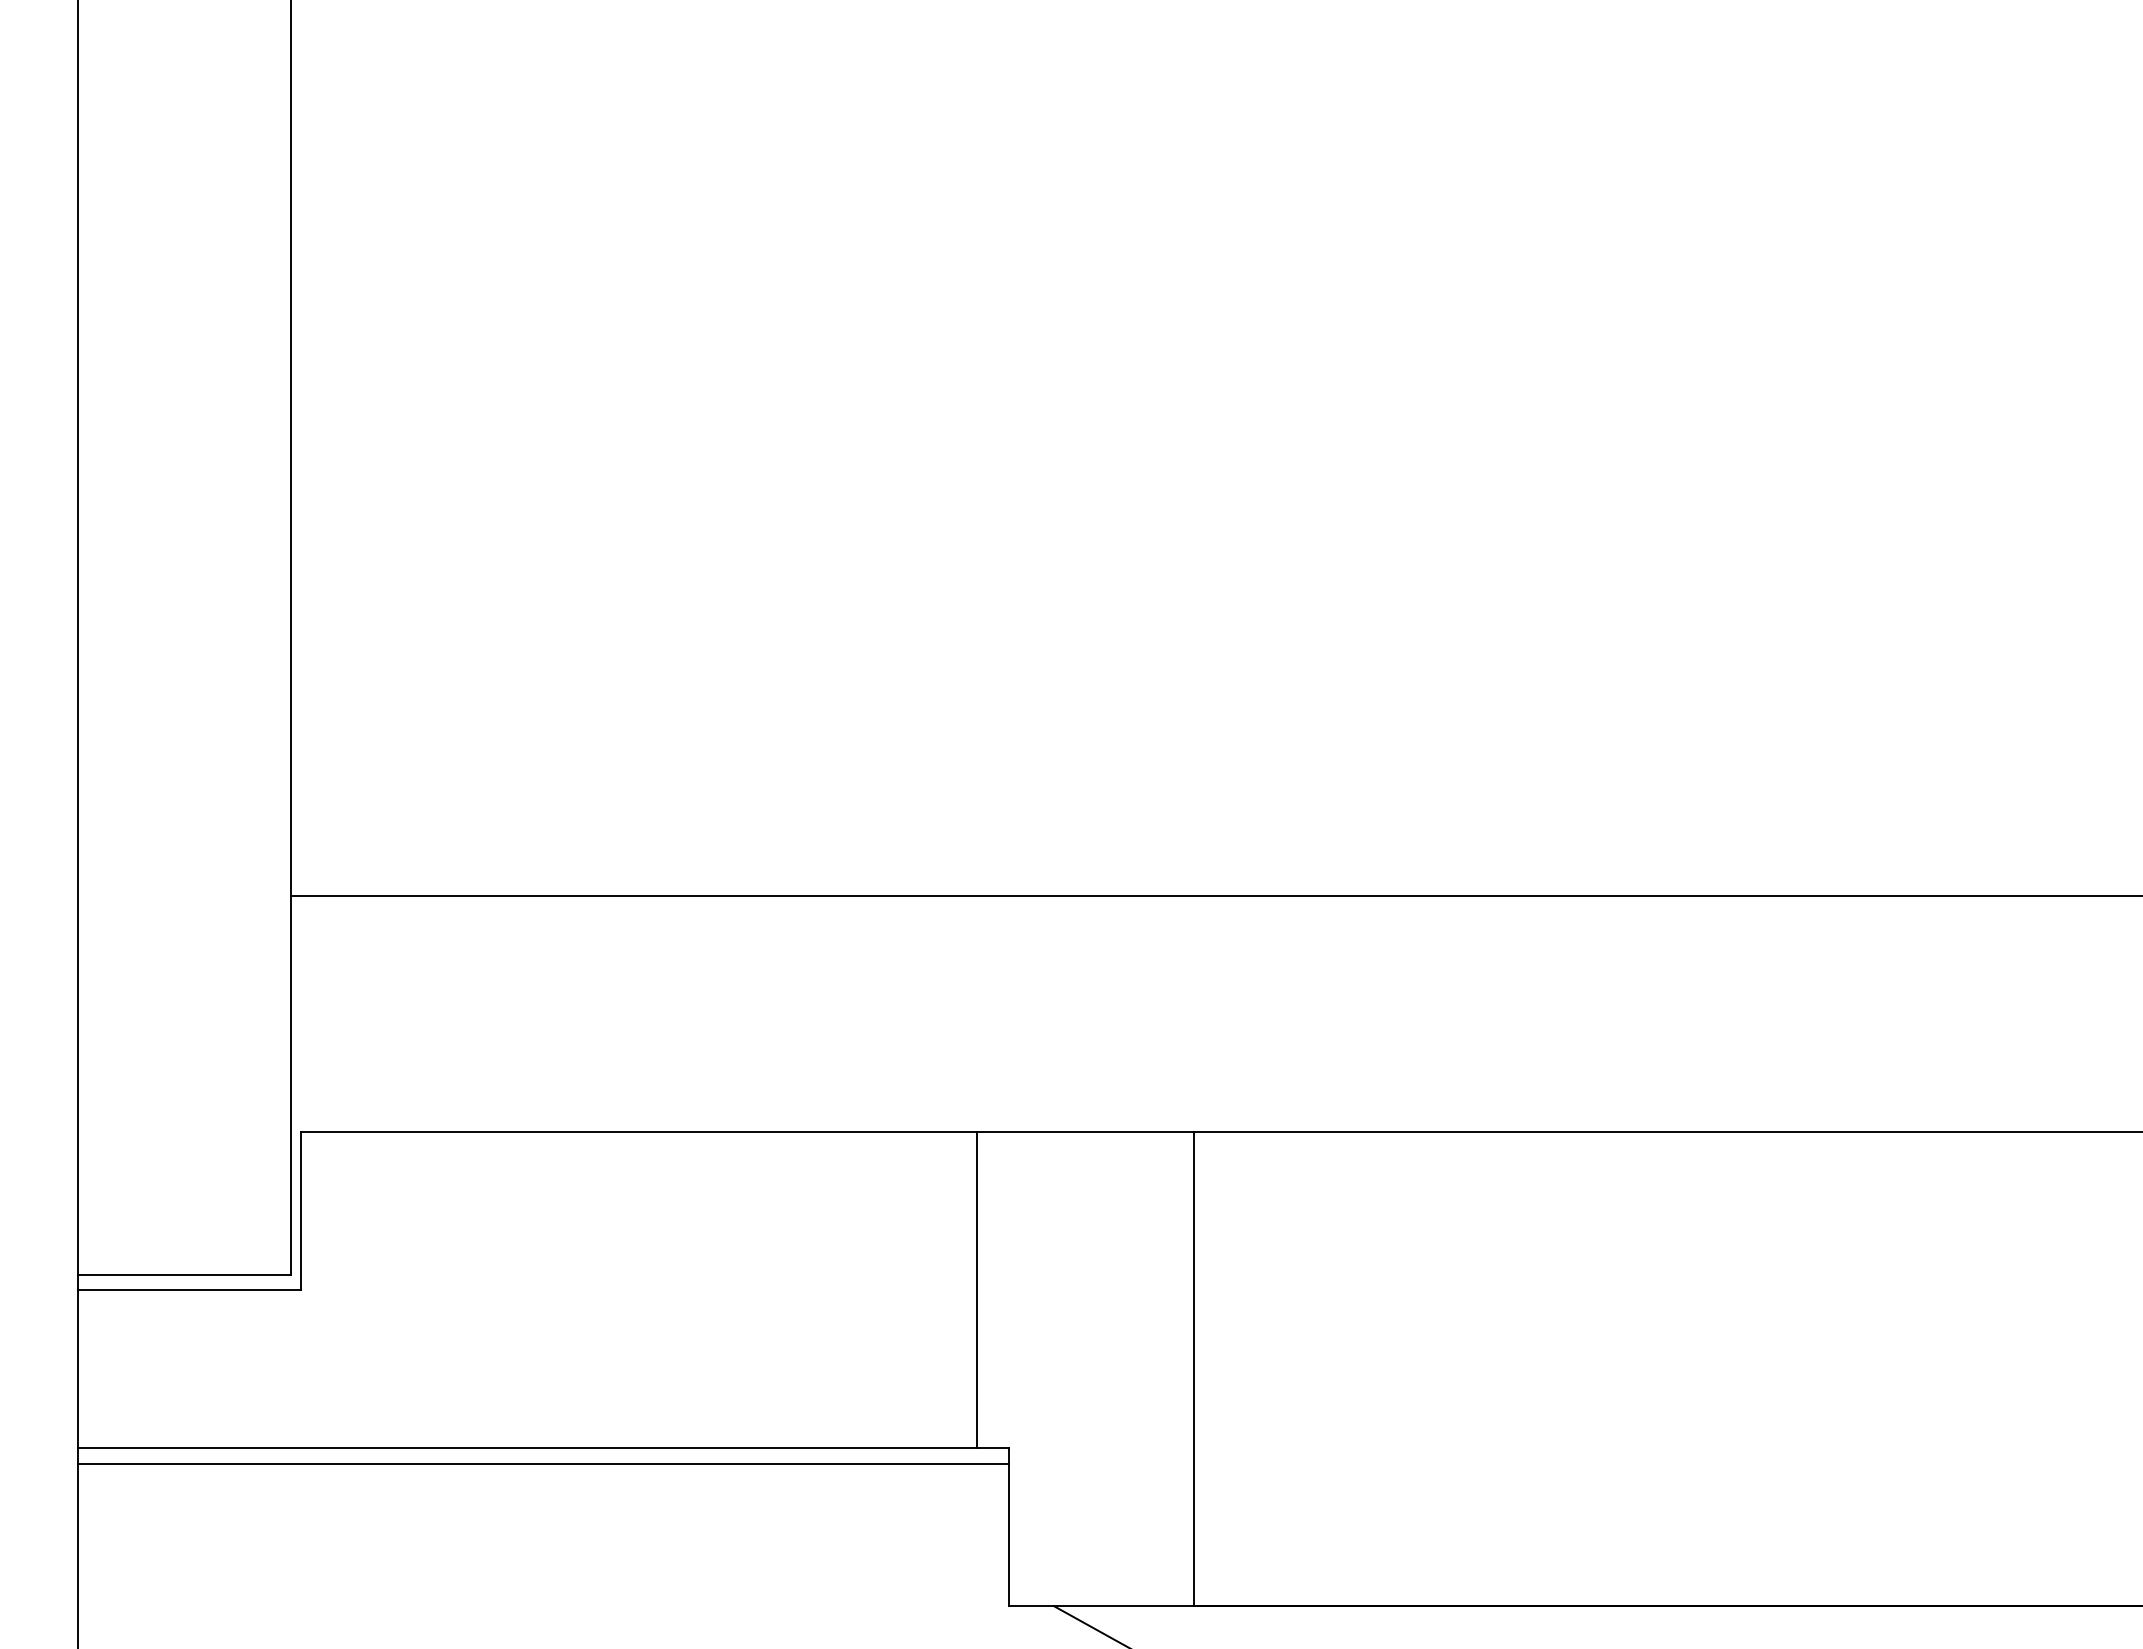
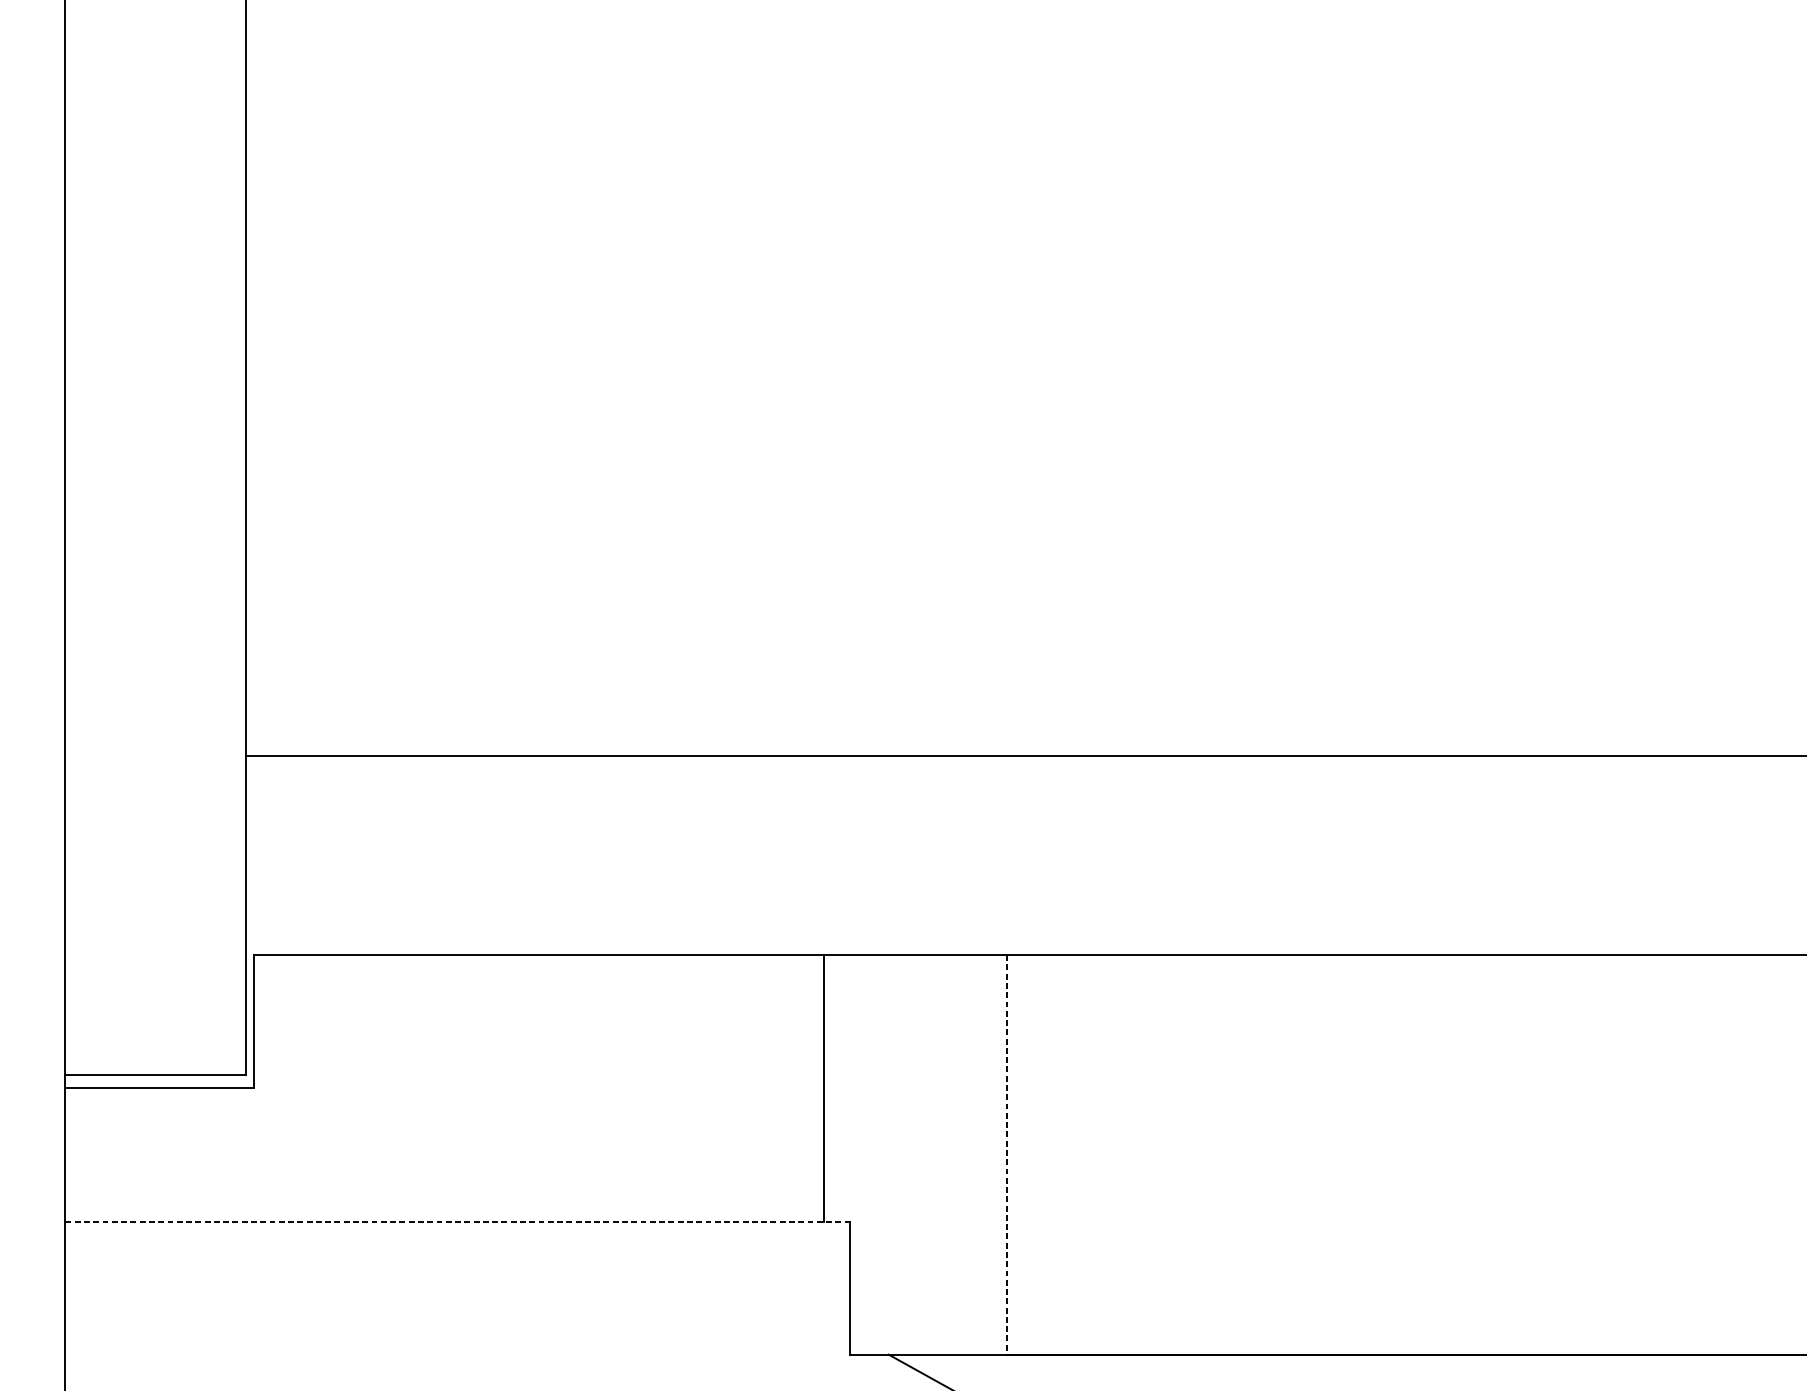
line: (1194, 1369) -> (1007, 1155), solid -> dashed
line: (543, 1448) -> (458, 1221), solid -> dashed
line: (542, 1464) -> (457, 1235), removed

